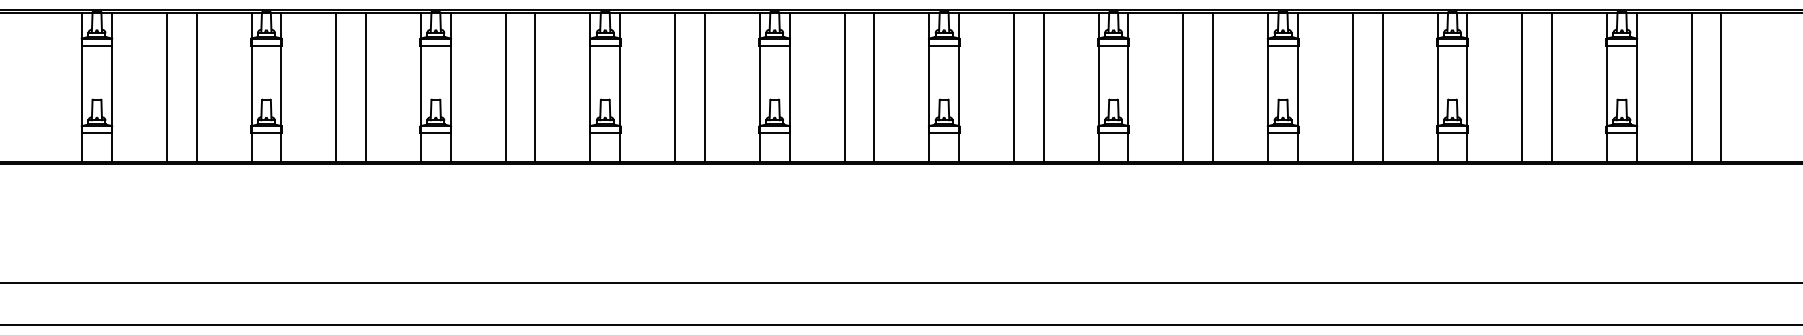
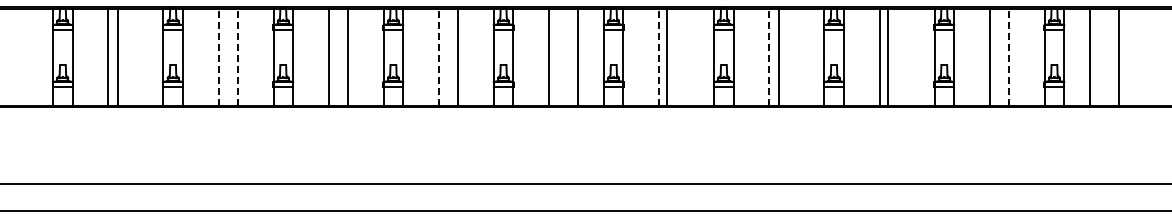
line: (196, 86) -> (117, 56), moved
line: (874, 86) -> (578, 56), moved
line: (1043, 86) -> (667, 56), moved
line: (1212, 86) -> (778, 56), moved
line: (1382, 86) -> (887, 56), moved
line: (1691, 86) -> (1089, 56), moved
line: (336, 88) -> (218, 57), solid -> dashed
line: (365, 88) -> (237, 57), solid -> dashed
line: (674, 88) -> (438, 57), solid -> dashed
line: (1014, 88) -> (659, 57), solid -> dashed
line: (1183, 88) -> (769, 57), solid -> dashed
line: (1551, 88) -> (1008, 57), solid -> dashed

